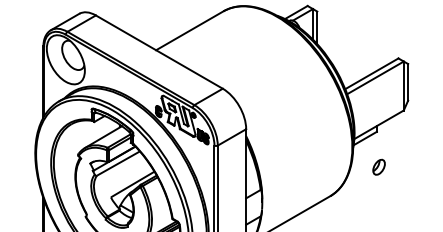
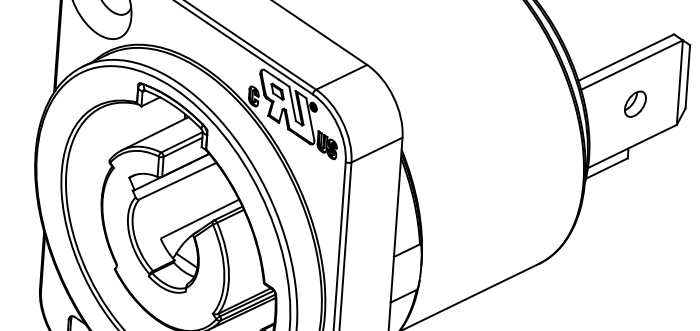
part: (378, 166) -> (634, 102), moved

